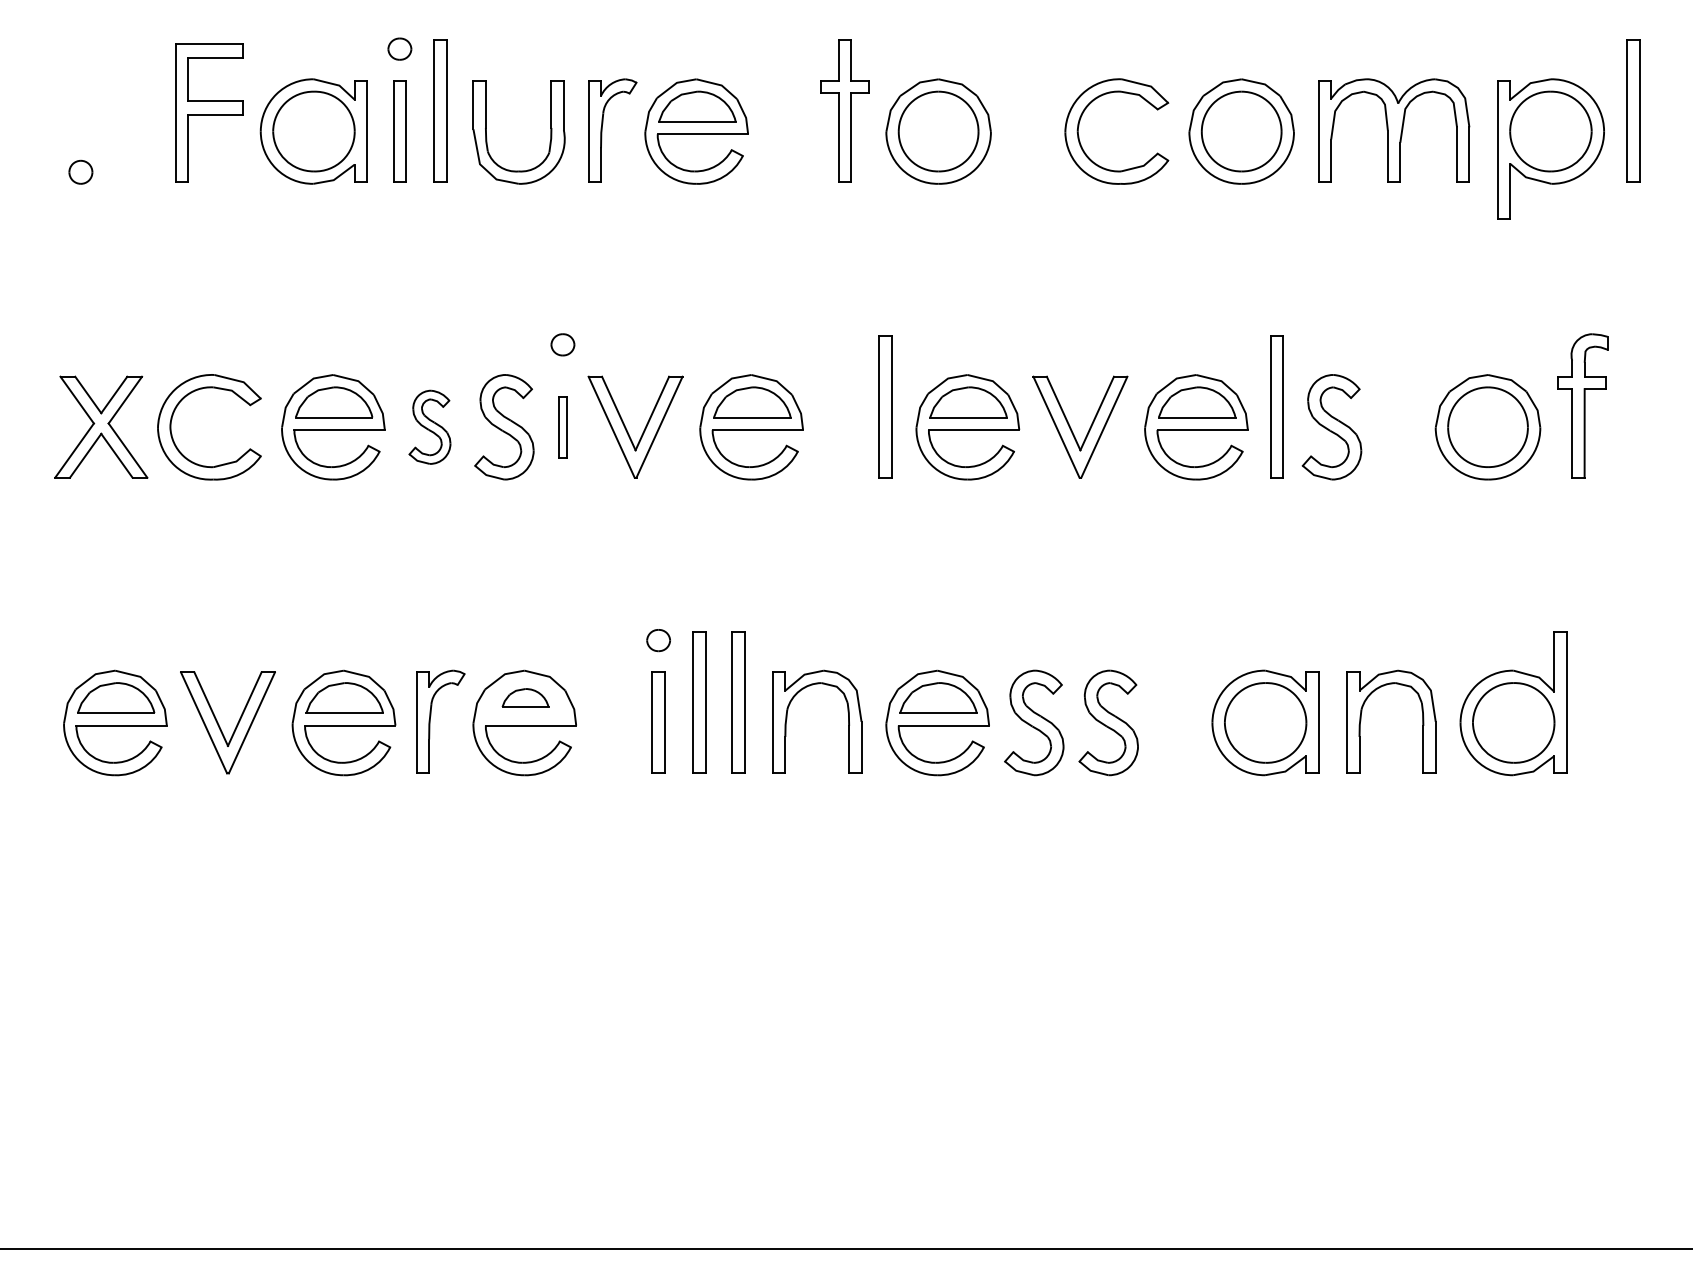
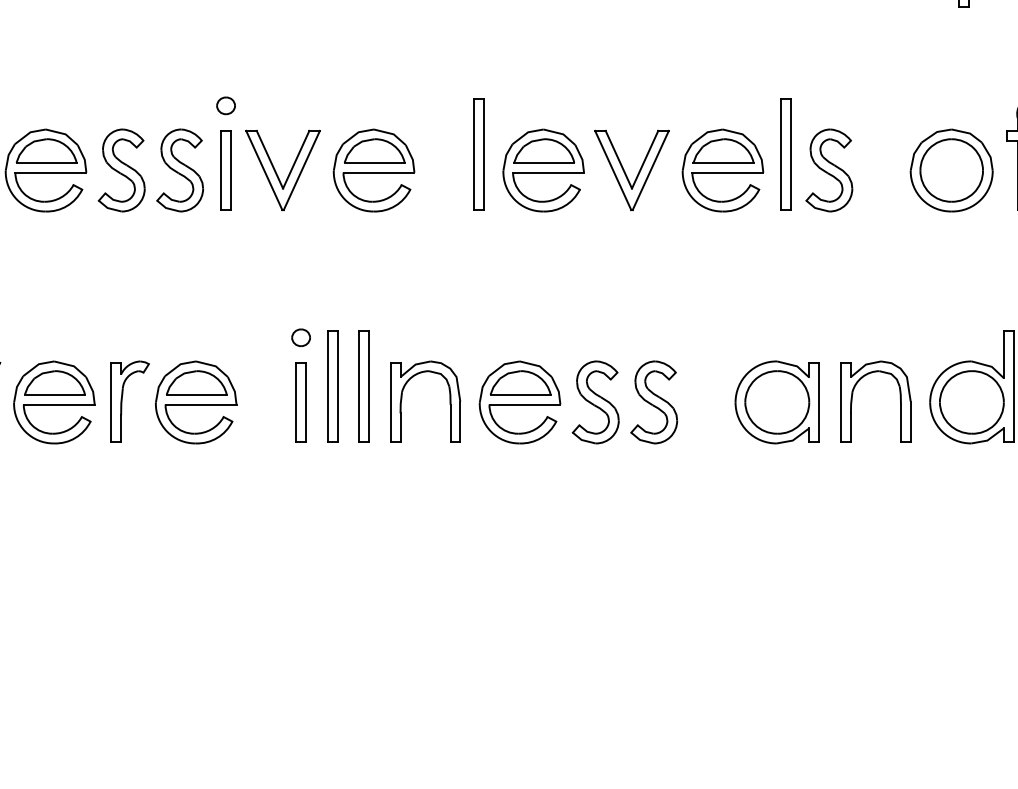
part: (429, 427) -> (121, 170), size x1.43
part: (562, 427) -> (225, 170), size x1.67
part: (525, 697) -> (196, 382), size x1.67

